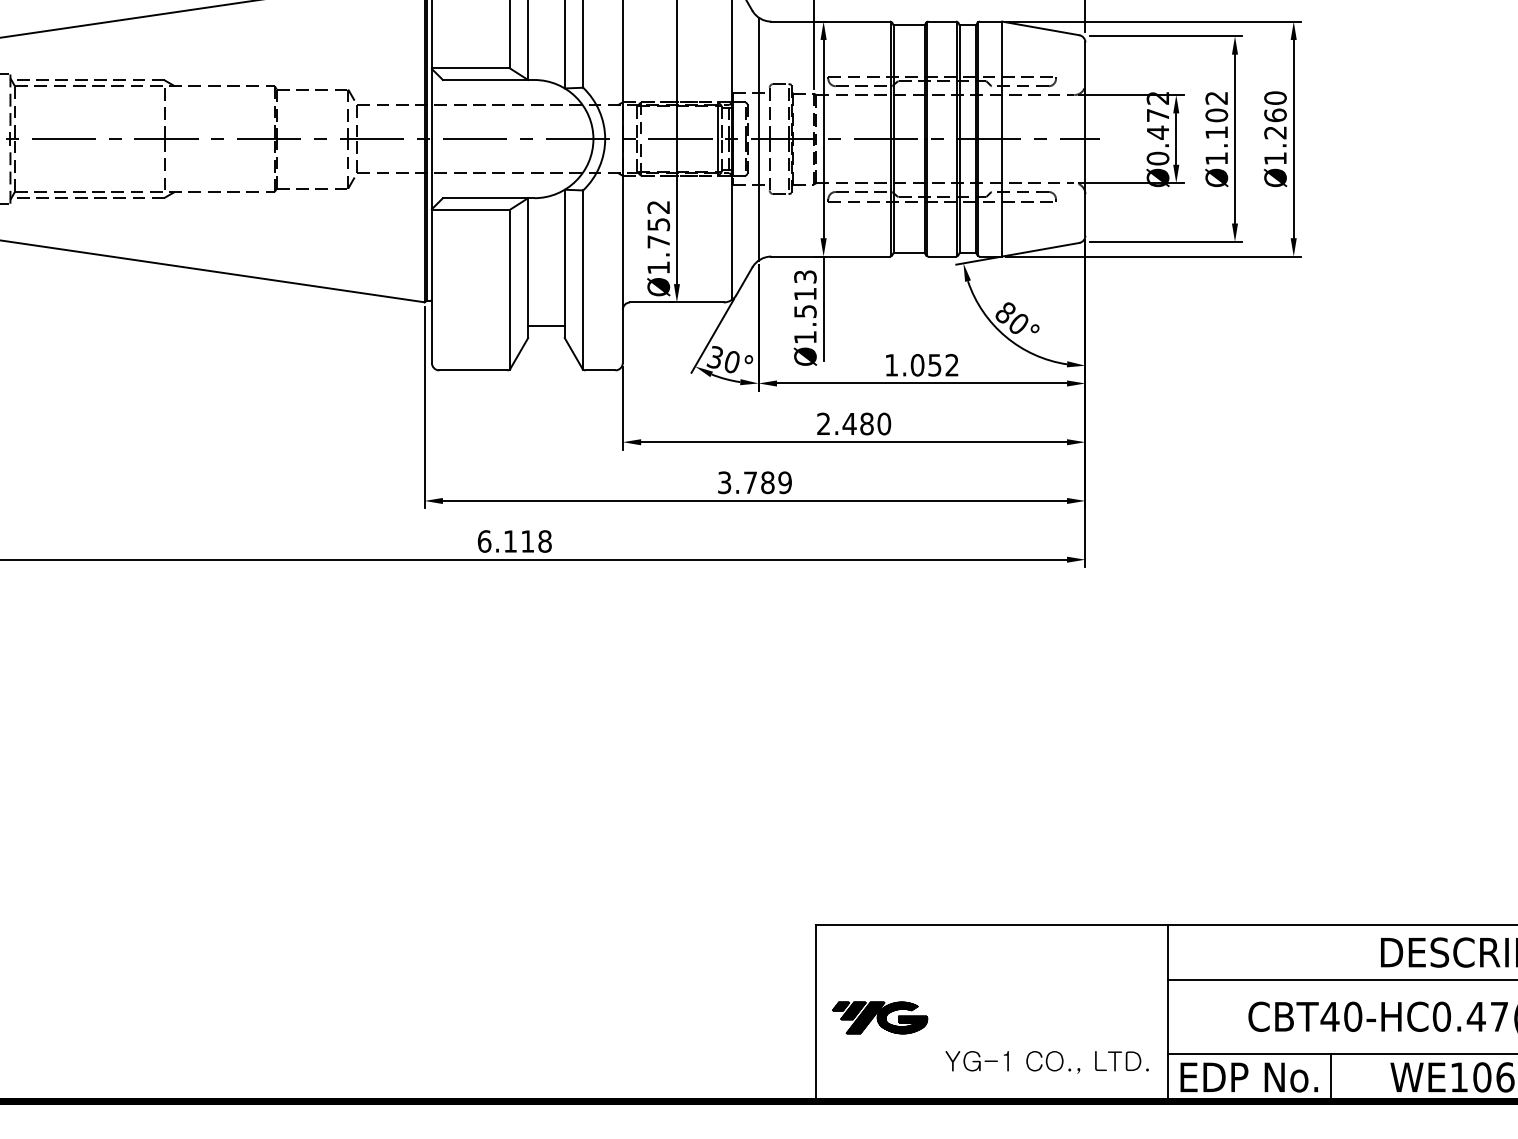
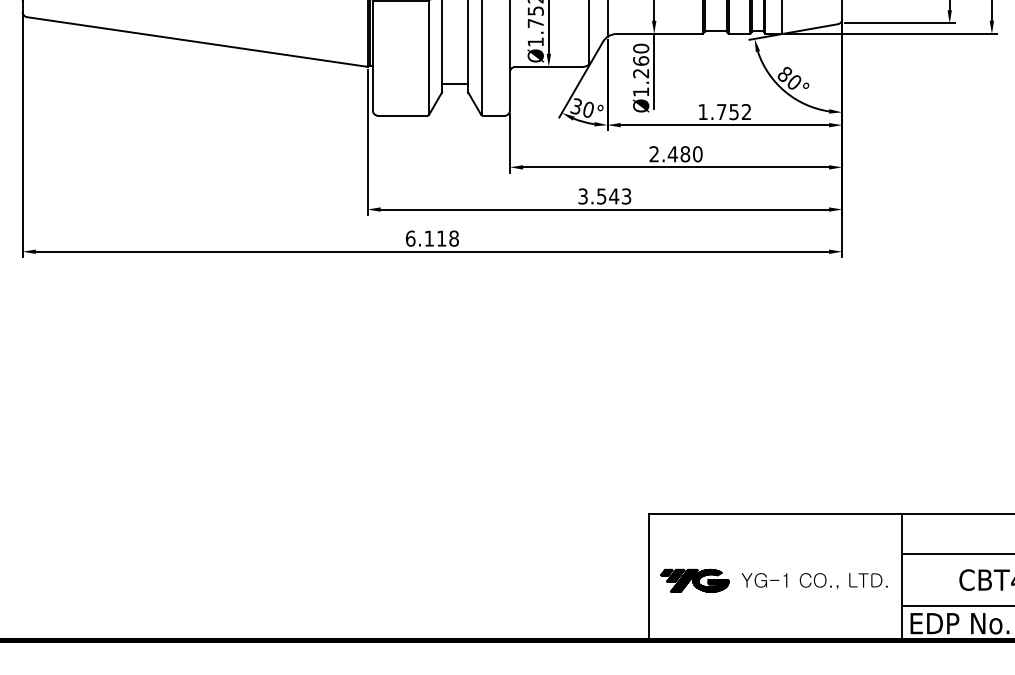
text: (805, 294) -> (641, 61), Ø1.513 -> Ø1.260
text: (917, 365) -> (721, 112), 1.052 -> 1.752
text: (767, 482) -> (613, 196), 3.789 -> 3.543
text: (1046, 1062) -> (814, 581), moved

